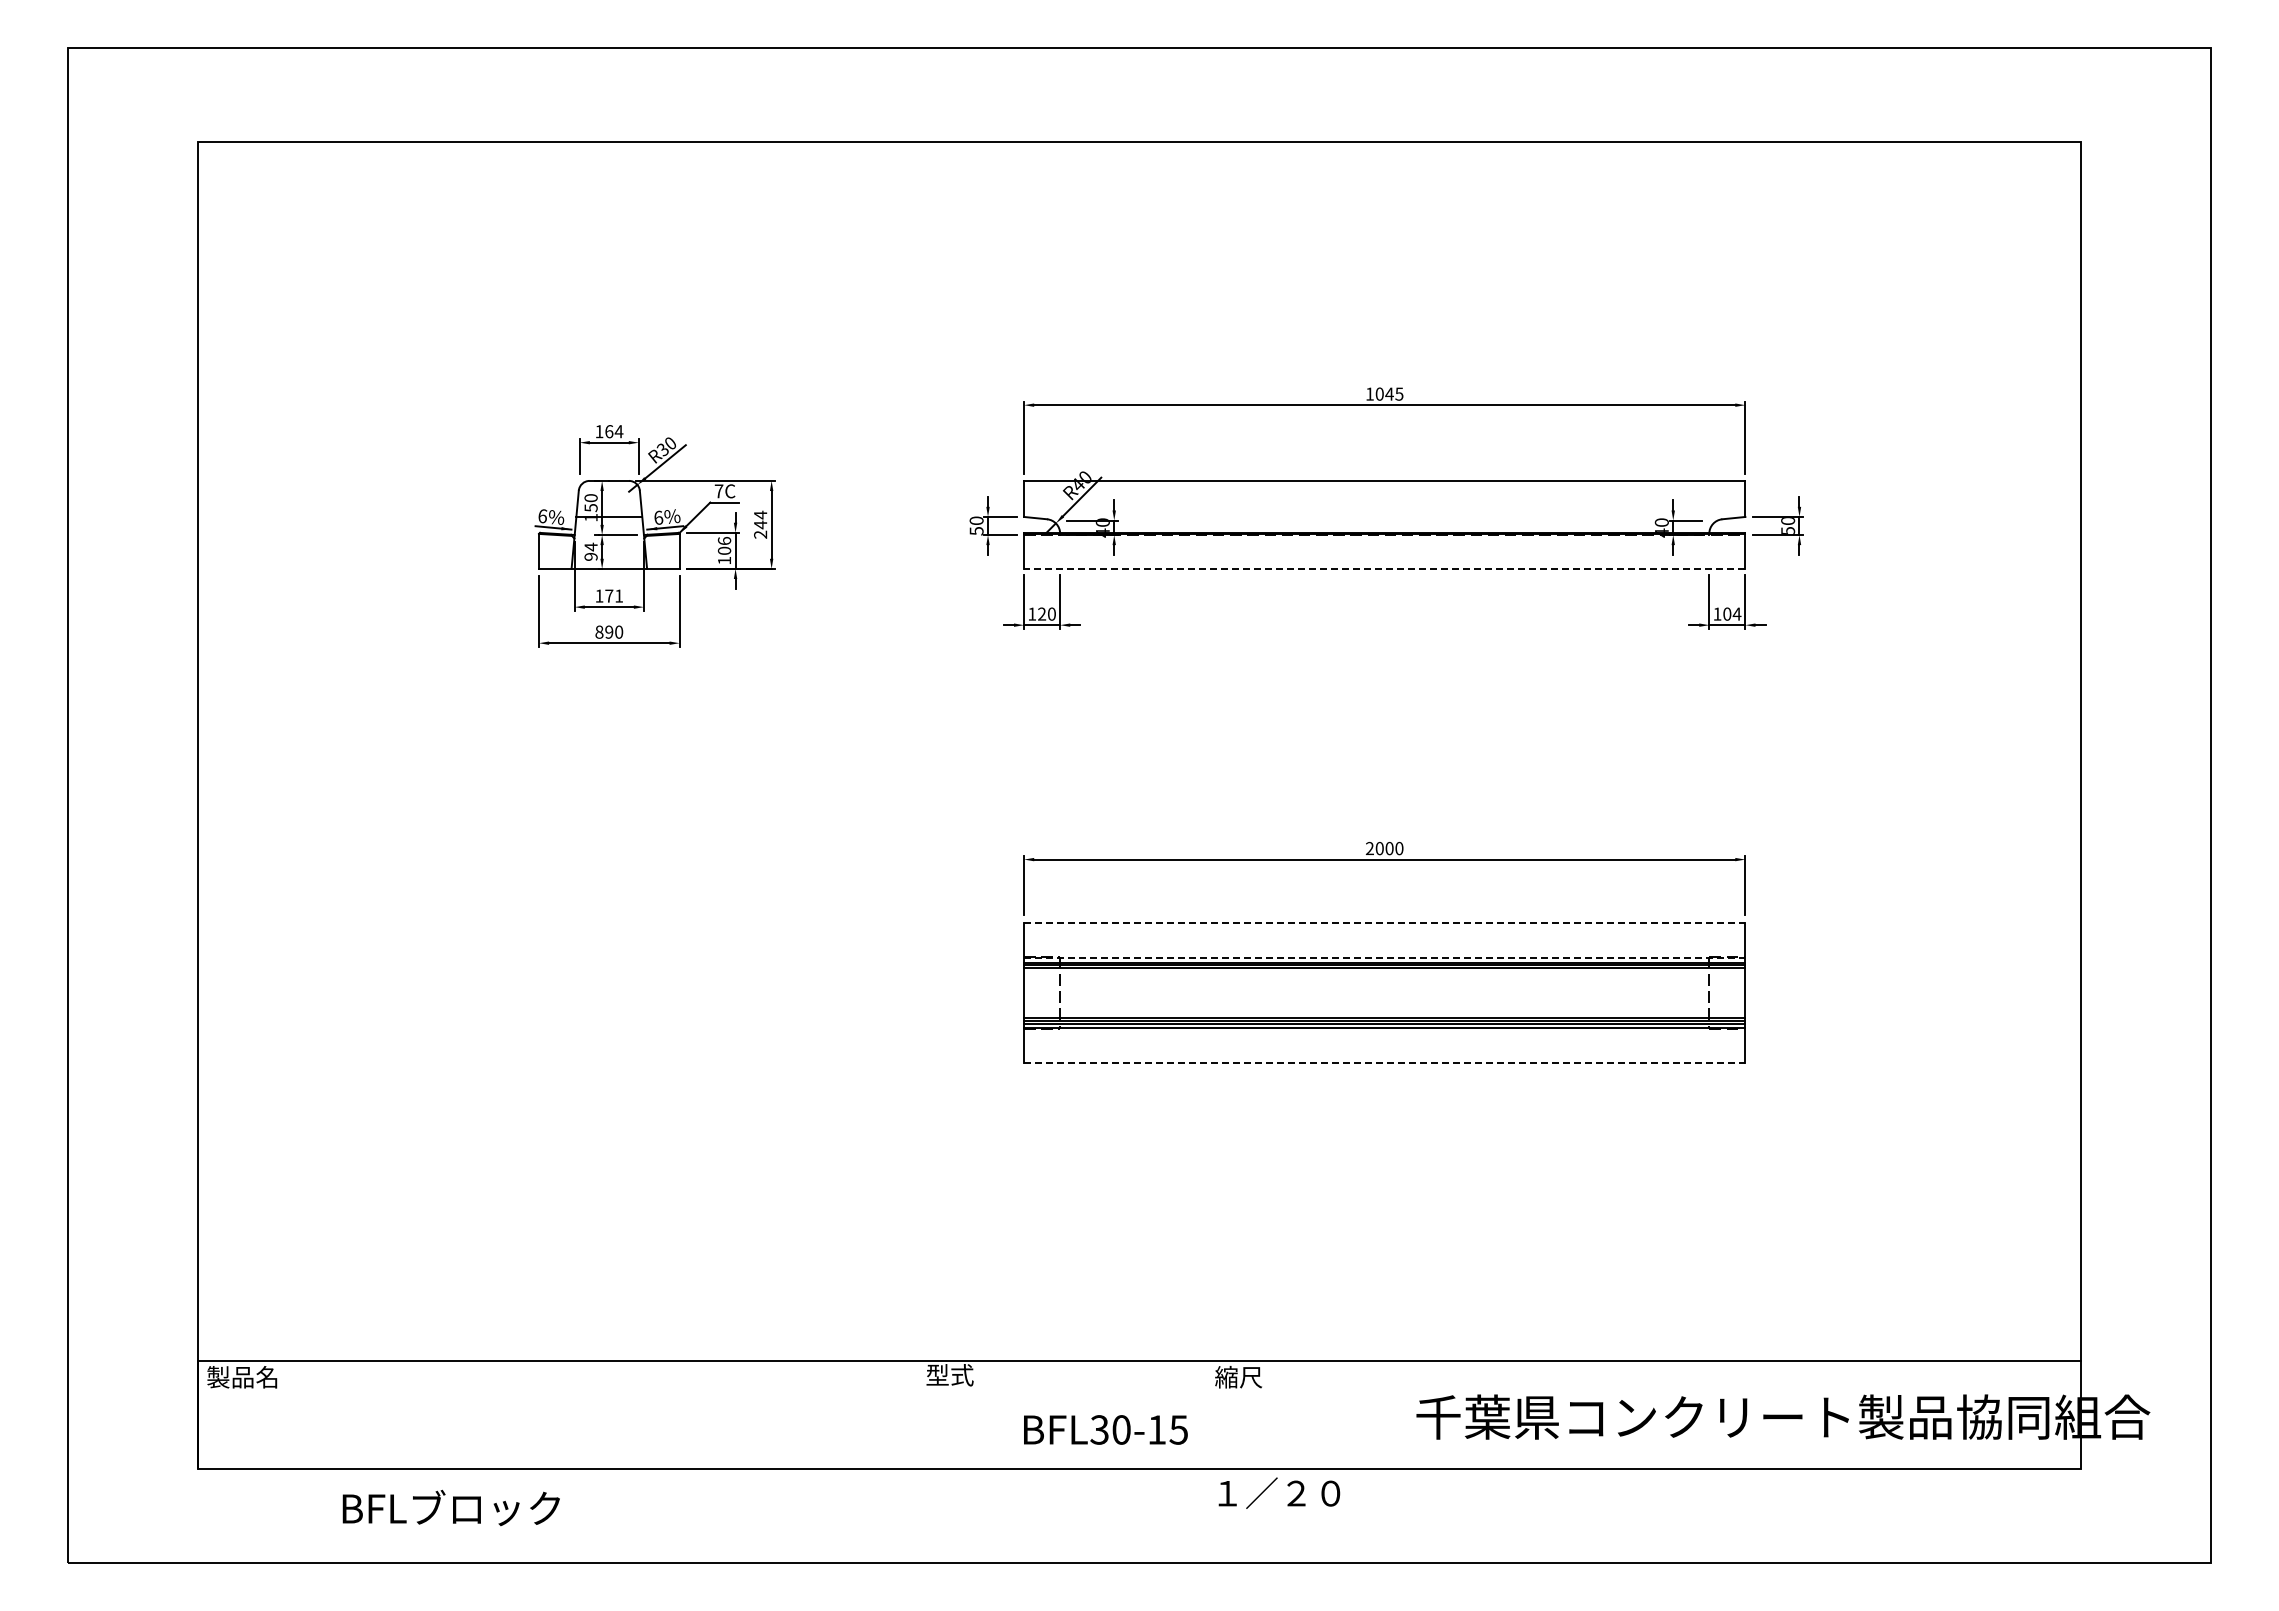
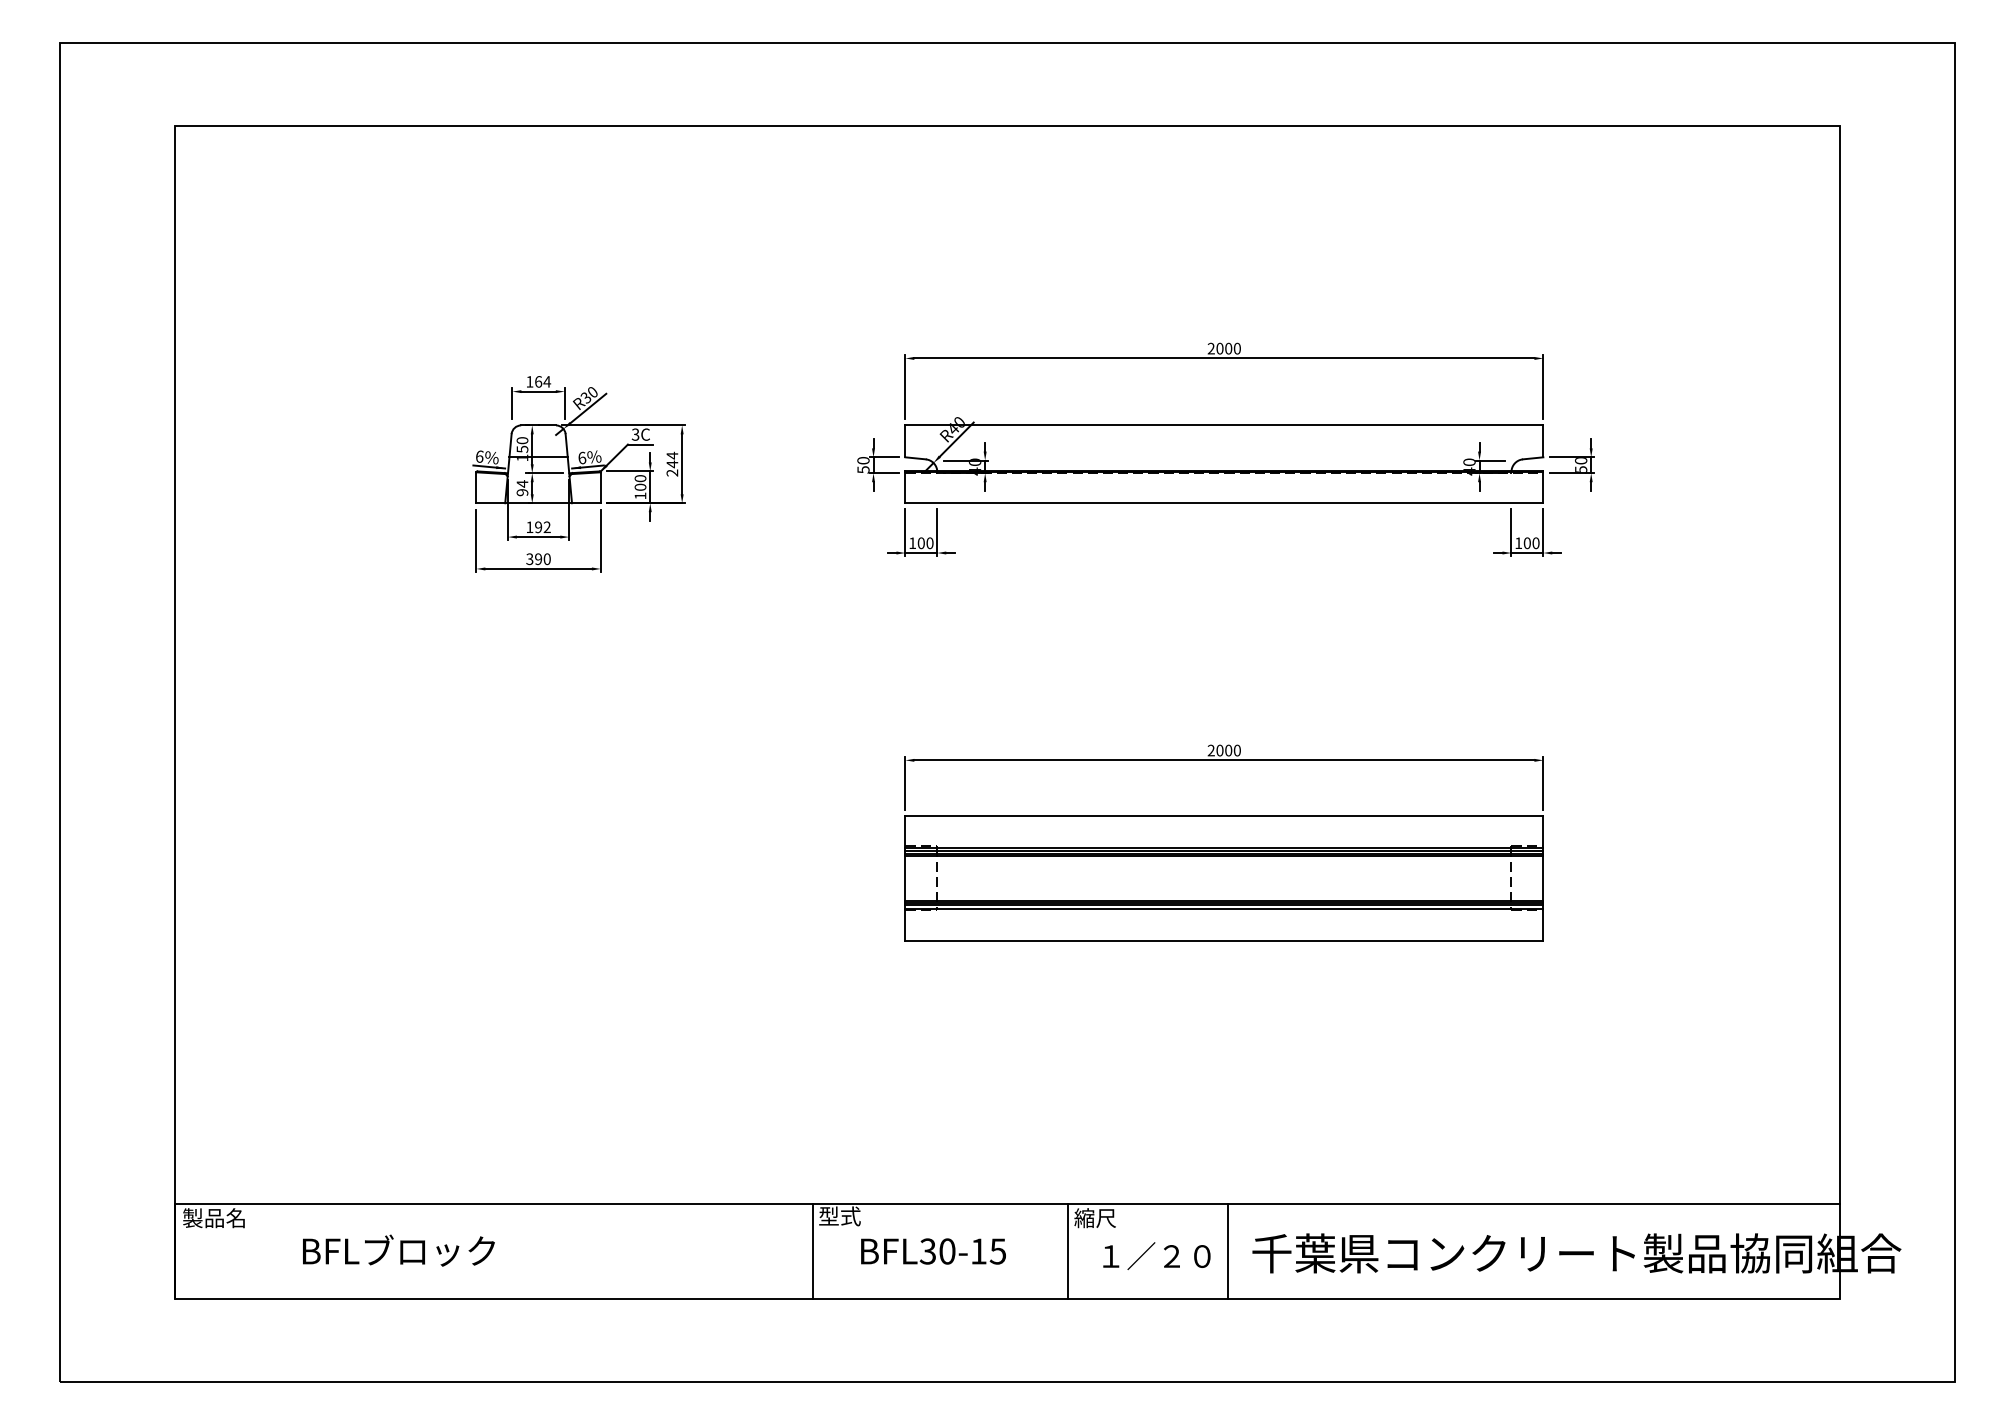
text: (1384, 393) -> (1224, 348), 1045 -> 2000
text: (718, 491) -> (635, 434), 7C -> 3C
text: (724, 540) -> (640, 478), 106 -> 100
line: (1384, 568) -> (1224, 502), dashed -> solid
text: (614, 595) -> (543, 526), 171 -> 192
text: (1042, 613) -> (921, 542), 120 -> 100
text: (1736, 613) -> (1535, 542), 104 -> 100
text: (599, 631) -> (529, 558), 890 -> 390
line: (1384, 922) -> (1224, 815), dashed -> solid
line: (1384, 958) -> (1224, 847), dashed -> solid
line: (1384, 1063) -> (1224, 940), dashed -> solid
line: (919, 1414) -> (812, 1251), added
line: (1208, 1414) -> (1068, 1251), added
line: (1388, 1414) -> (1227, 1251), added
text: (1105, 1429) -> (933, 1251), moved
text: (1279, 1492) -> (1156, 1255), moved
text: (450, 1507) -> (398, 1250), moved

